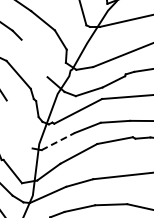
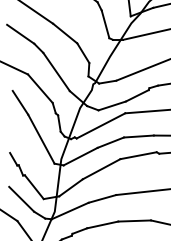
line: (34, 57) -> (56, 71), added
line: (19, 123) -> (41, 138), added
line: (59, 141) -> (81, 156), dashed -> solid

